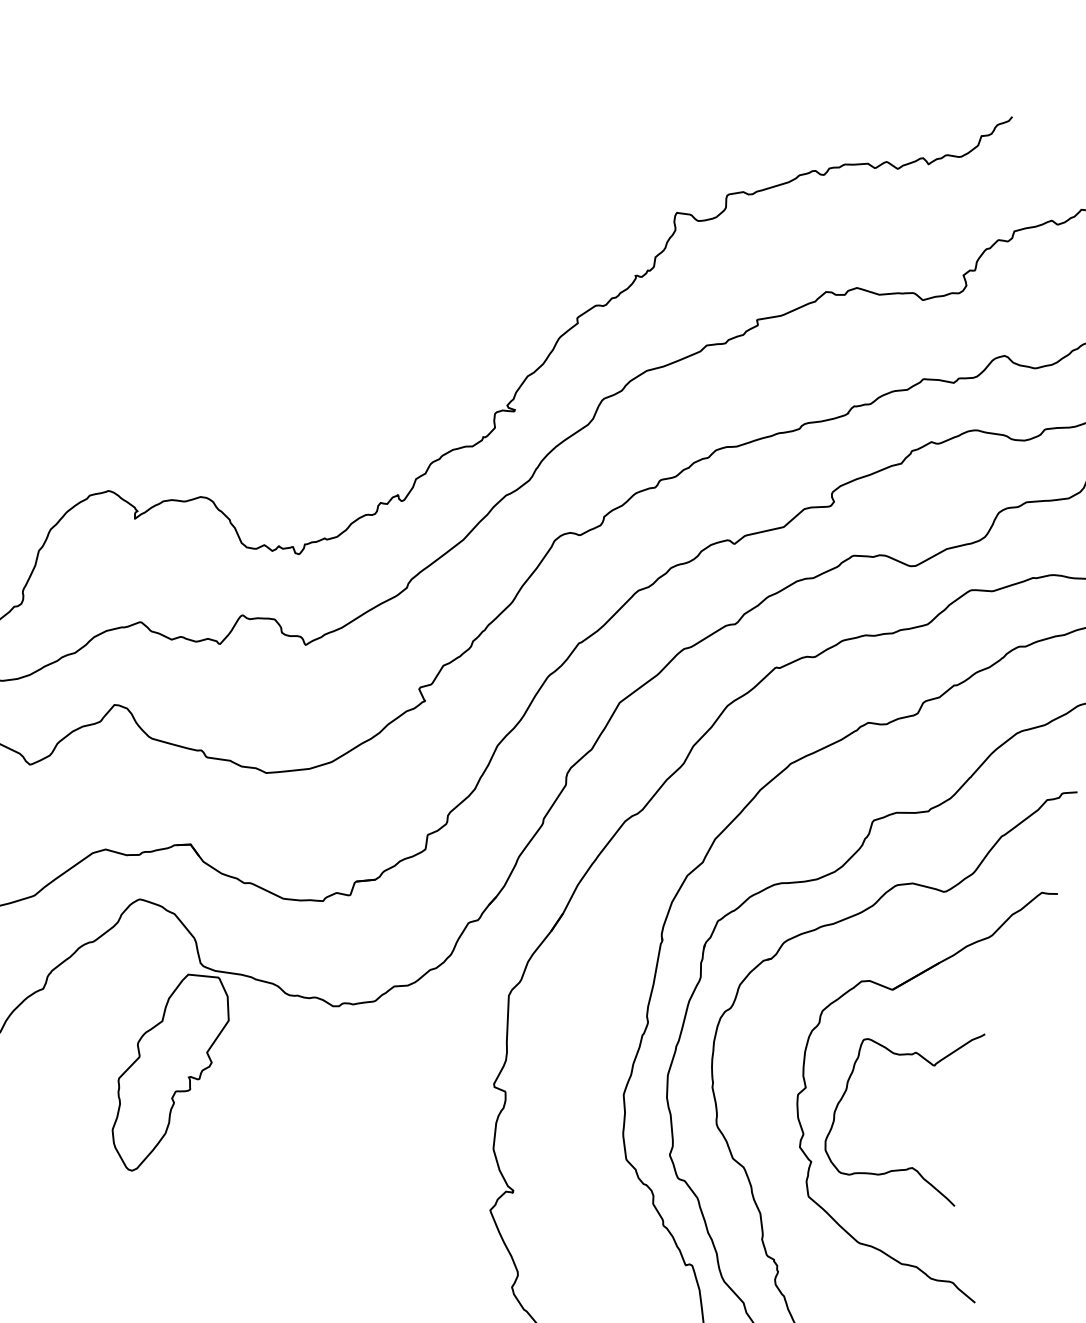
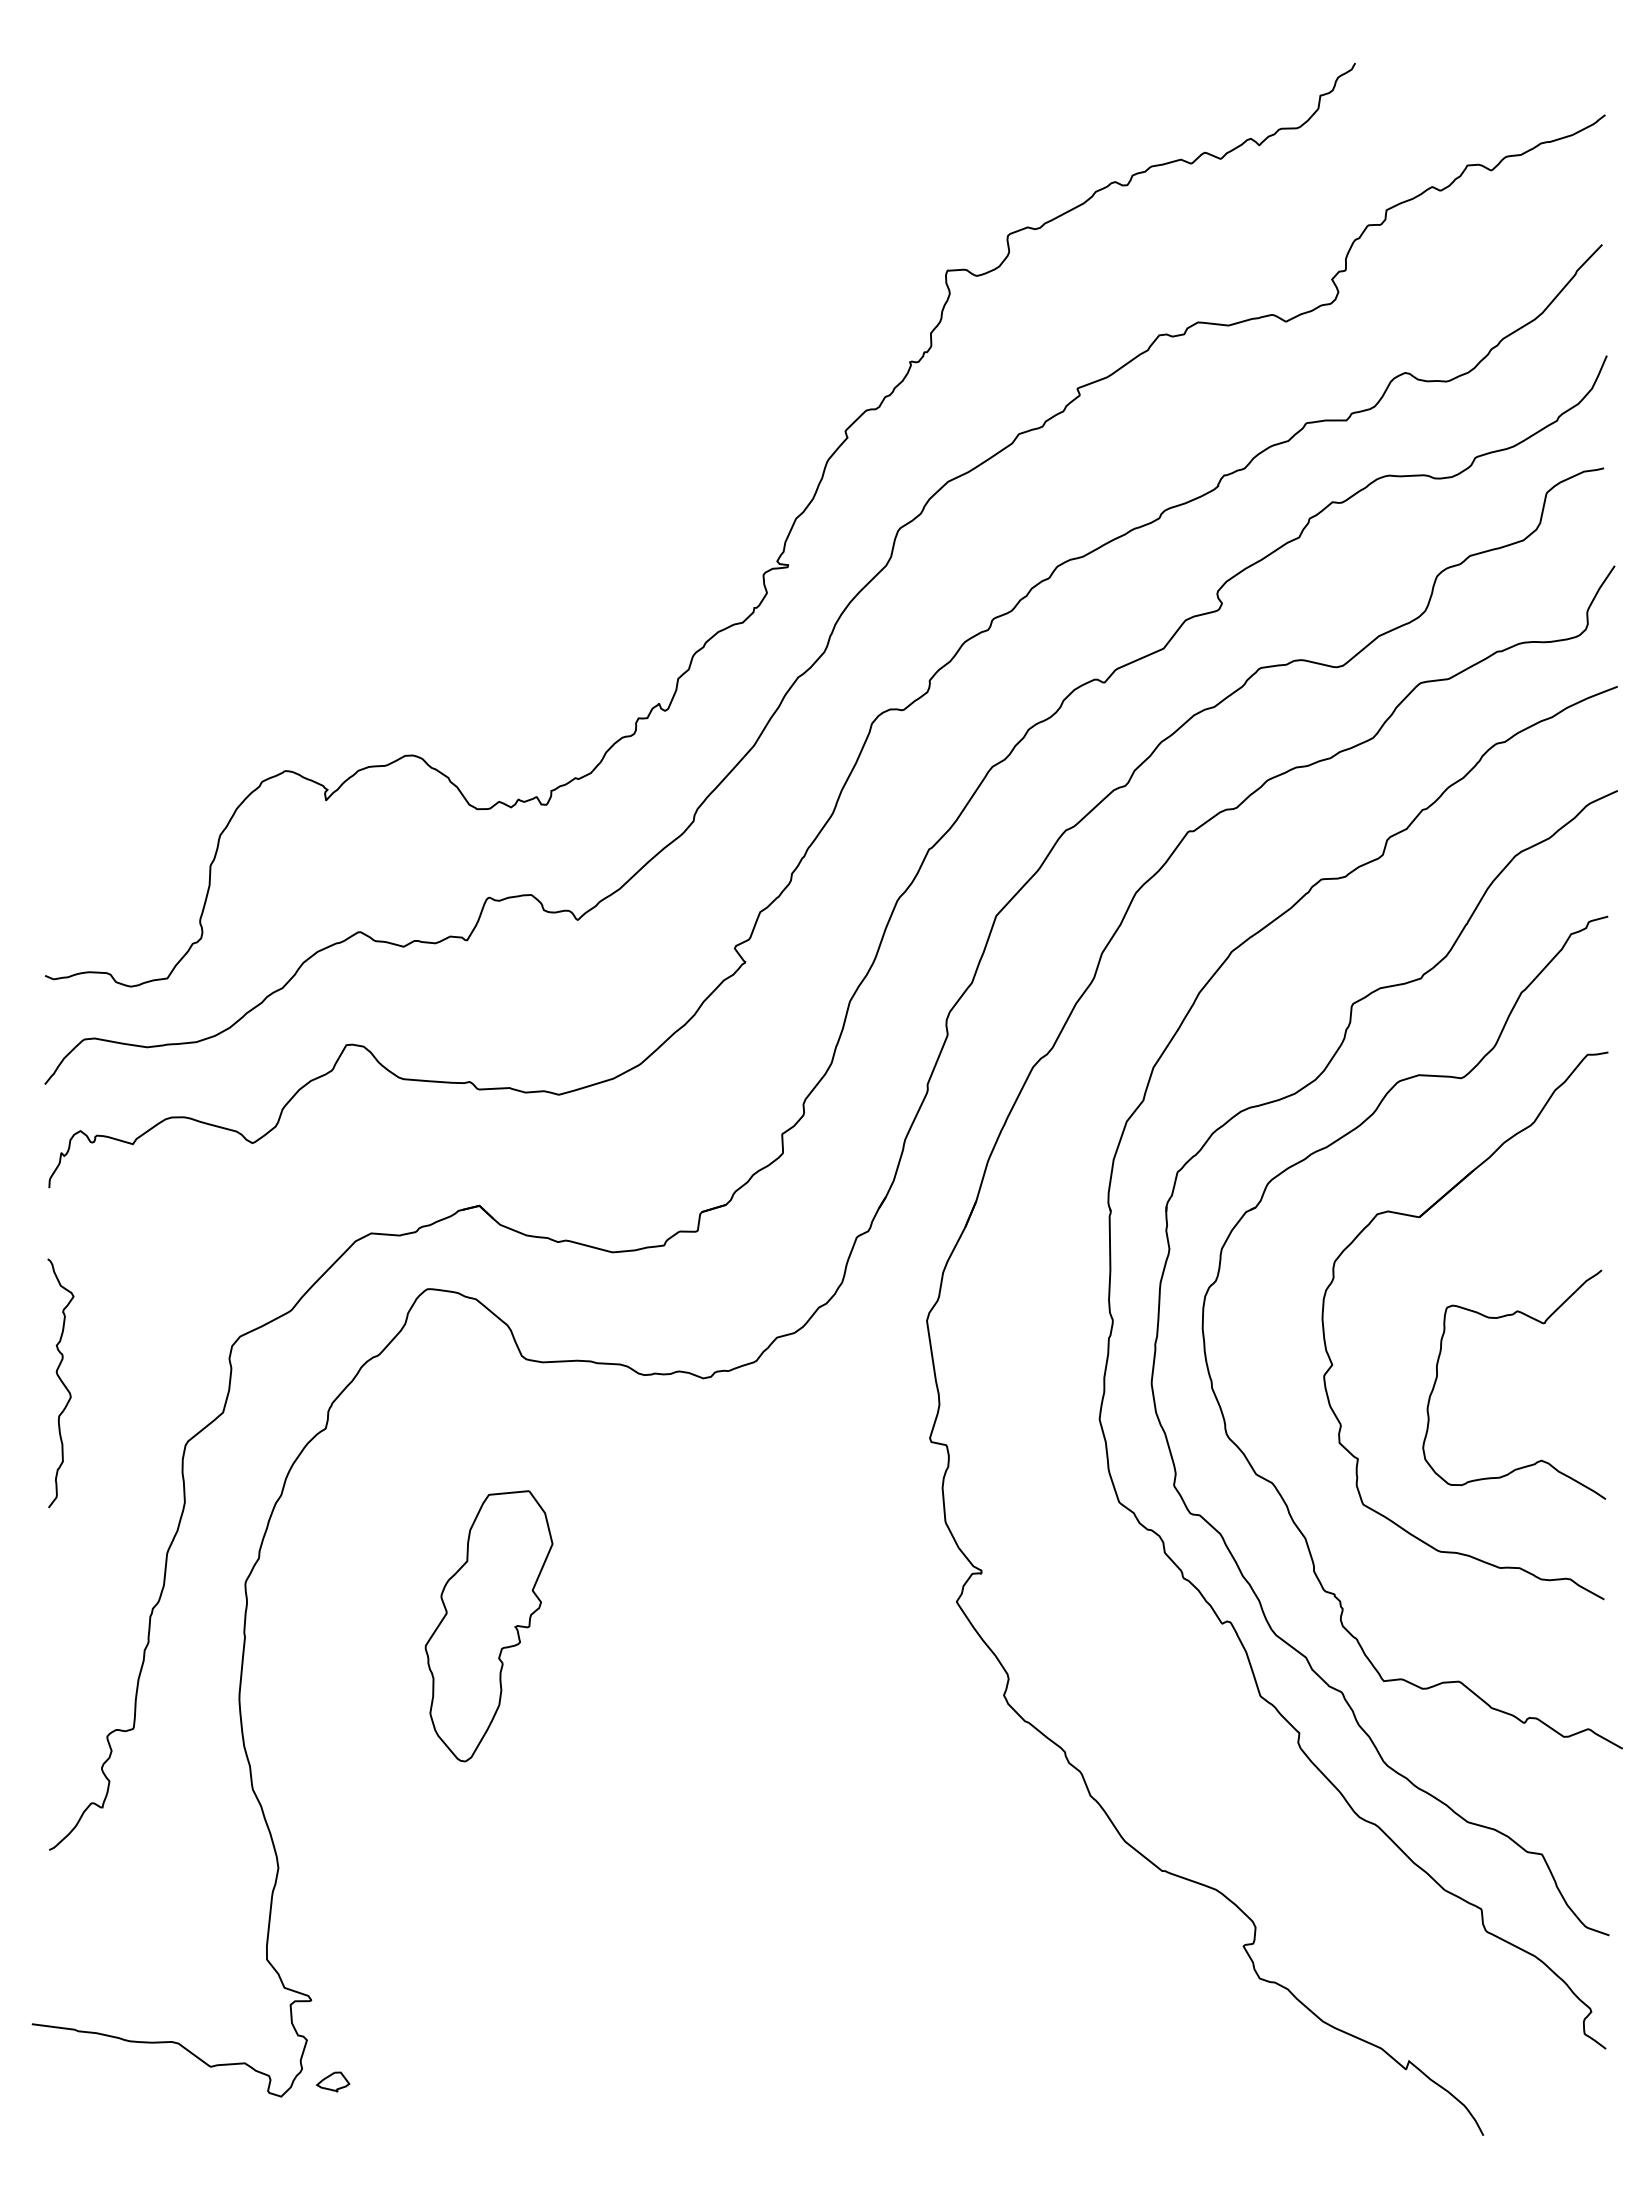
curve: (932, 1066) -> (1542, 1324), moved
part: (168, 1073) -> (488, 1626), moved

